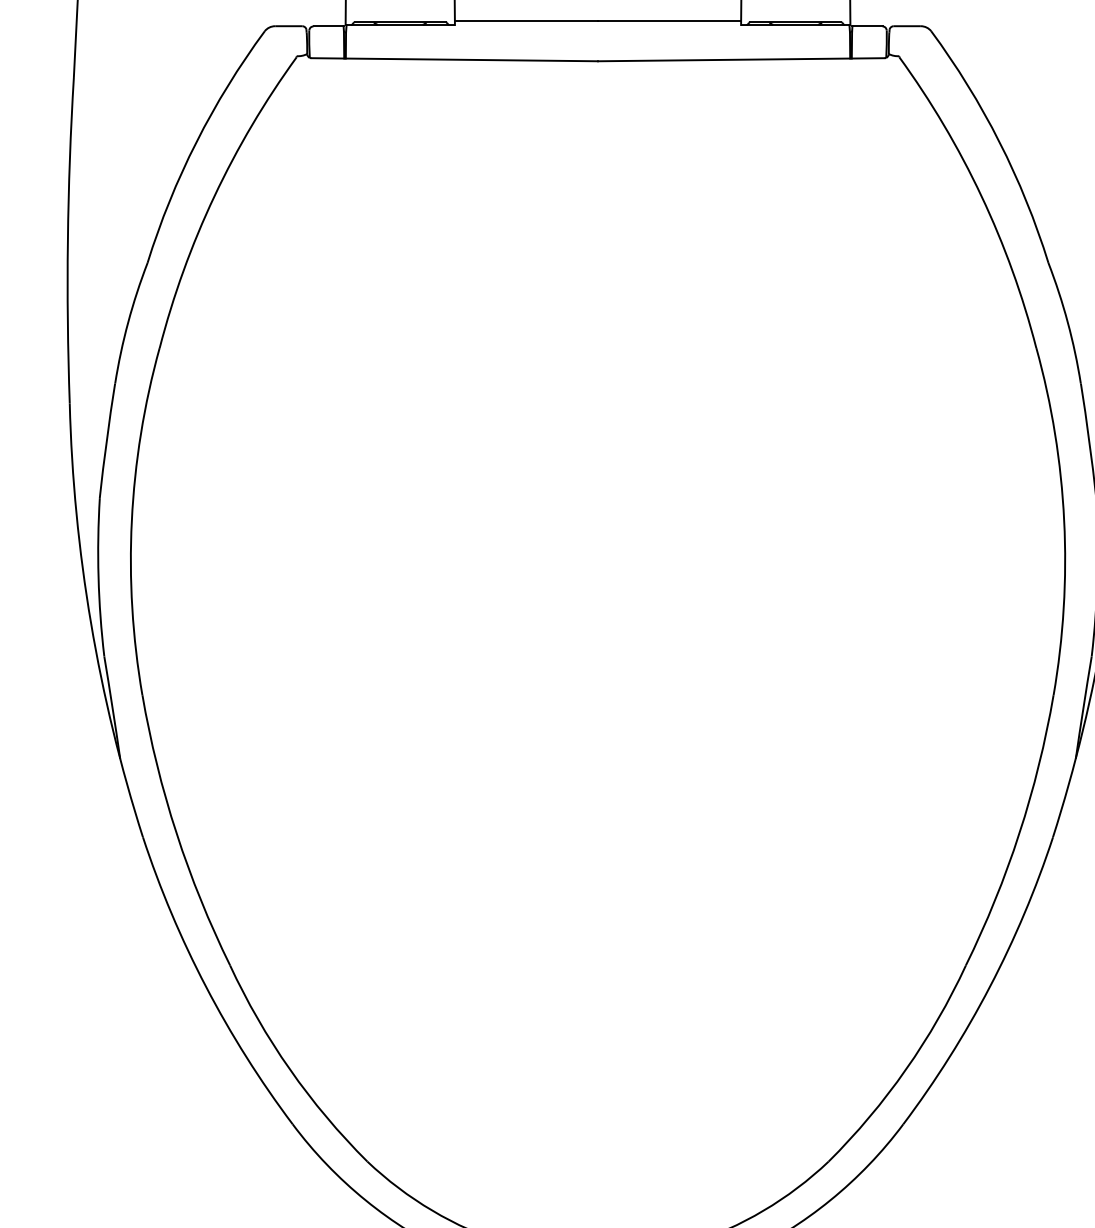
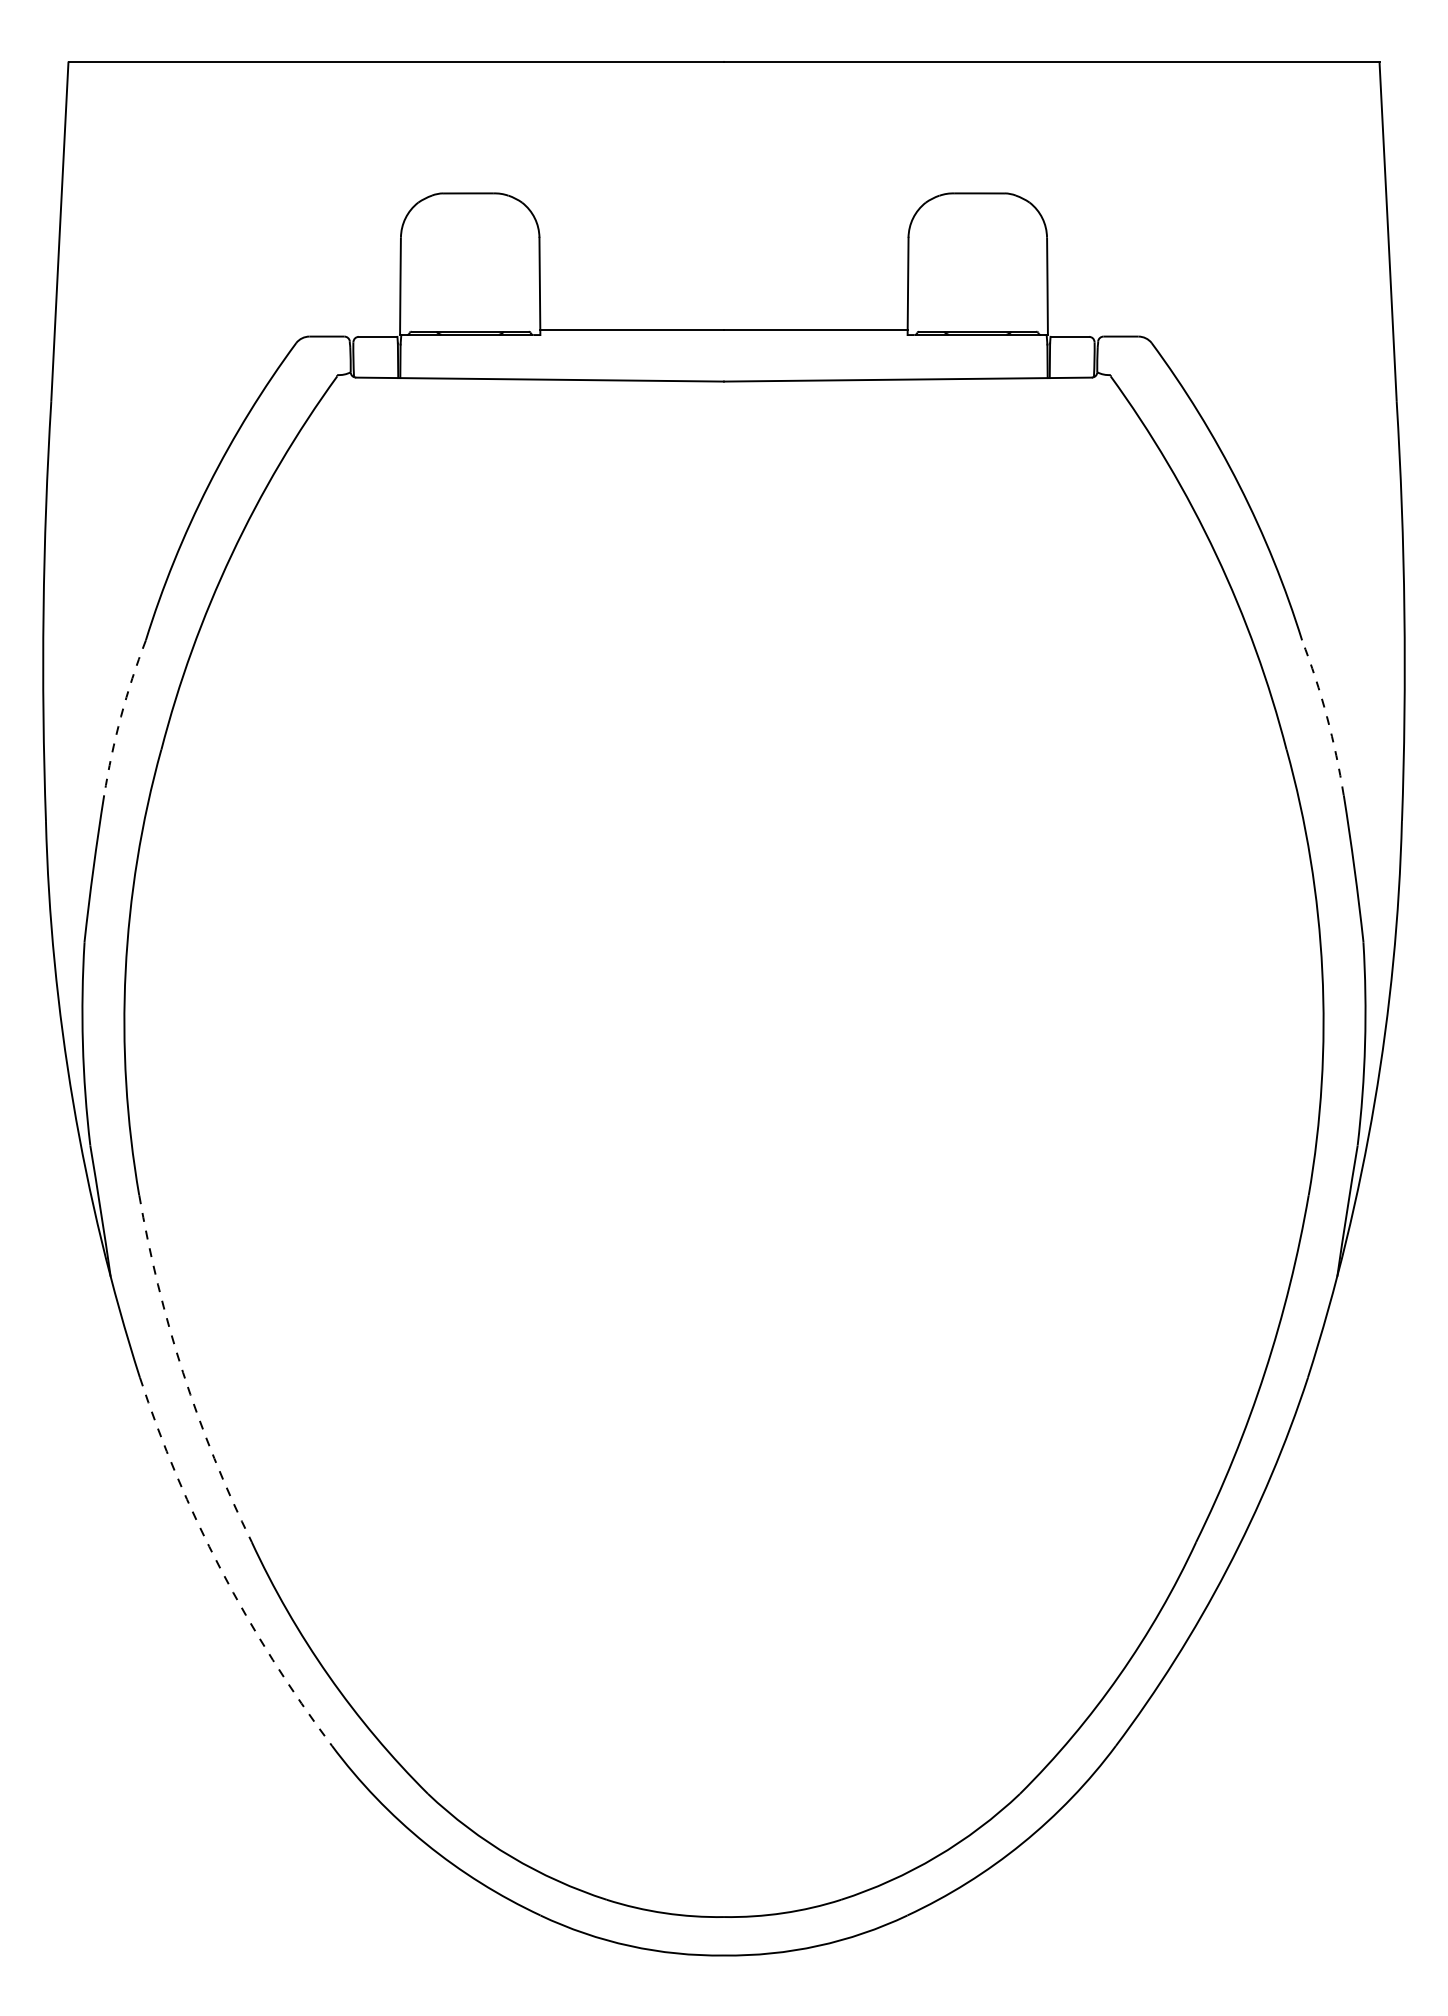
arc: (128, 322) -> (121, 716), solid -> dashed
arc: (1067, 322) -> (1326, 716), solid -> dashed
arc: (176, 833) -> (183, 1372), solid -> dashed
arc: (206, 986) -> (221, 1569), solid -> dashed

